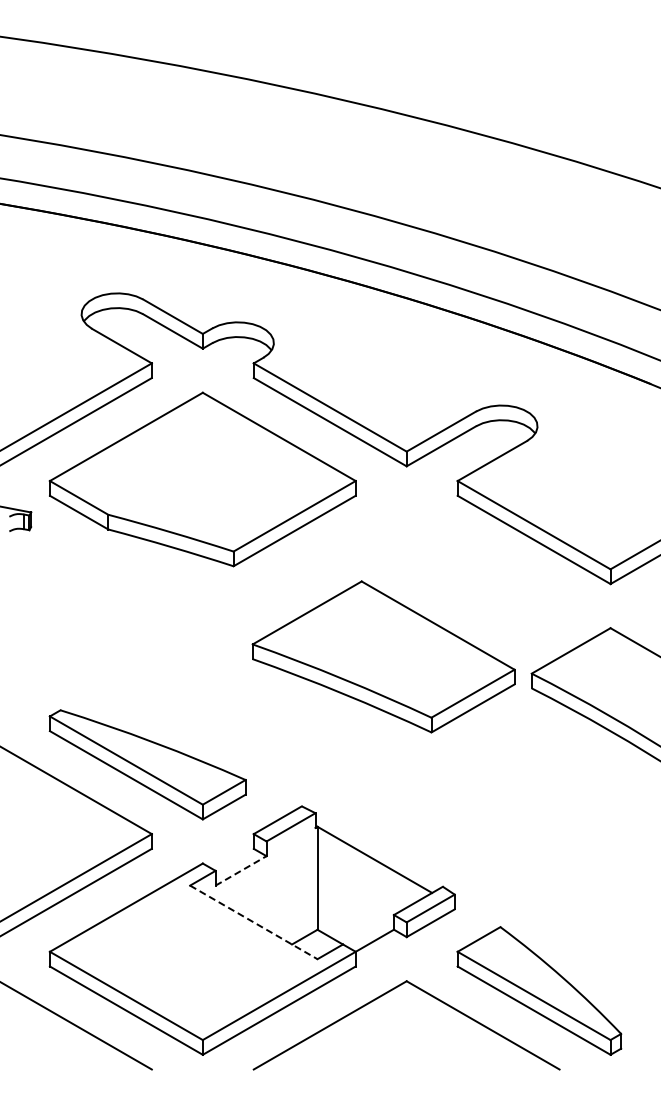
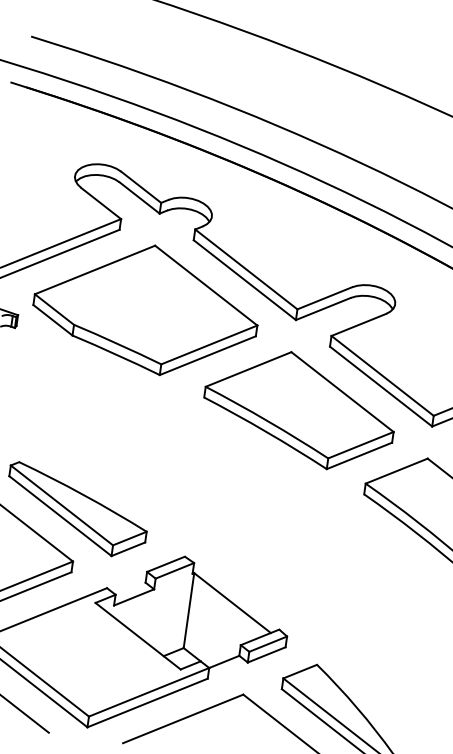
part: (383, 656) -> (299, 408), moved
line: (241, 870) -> (134, 597), dashed -> solid
line: (253, 922) -> (137, 636), dashed -> solid

